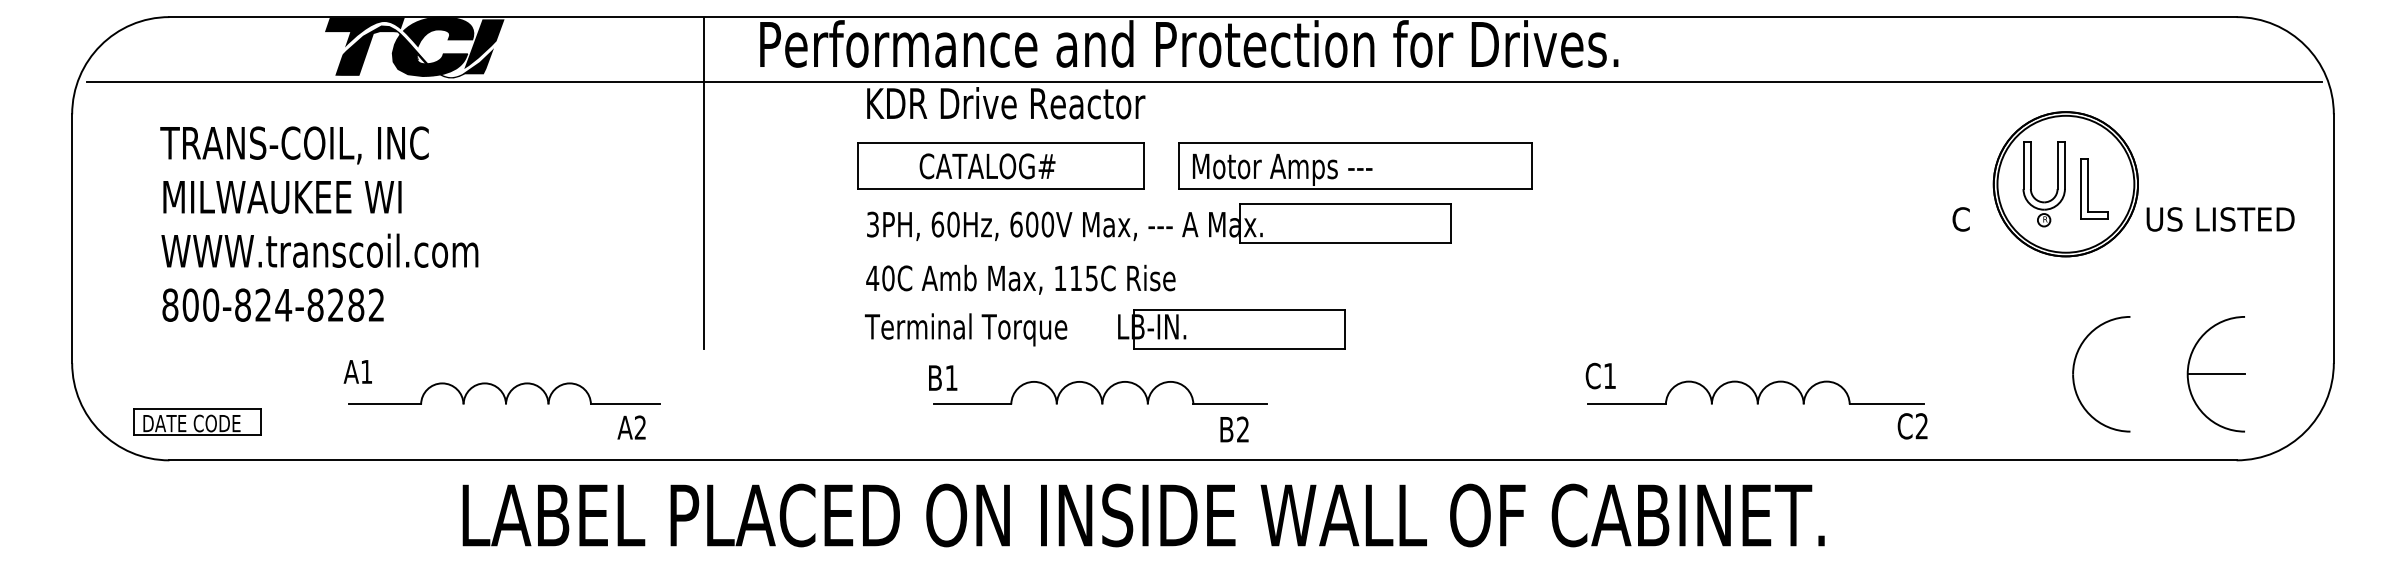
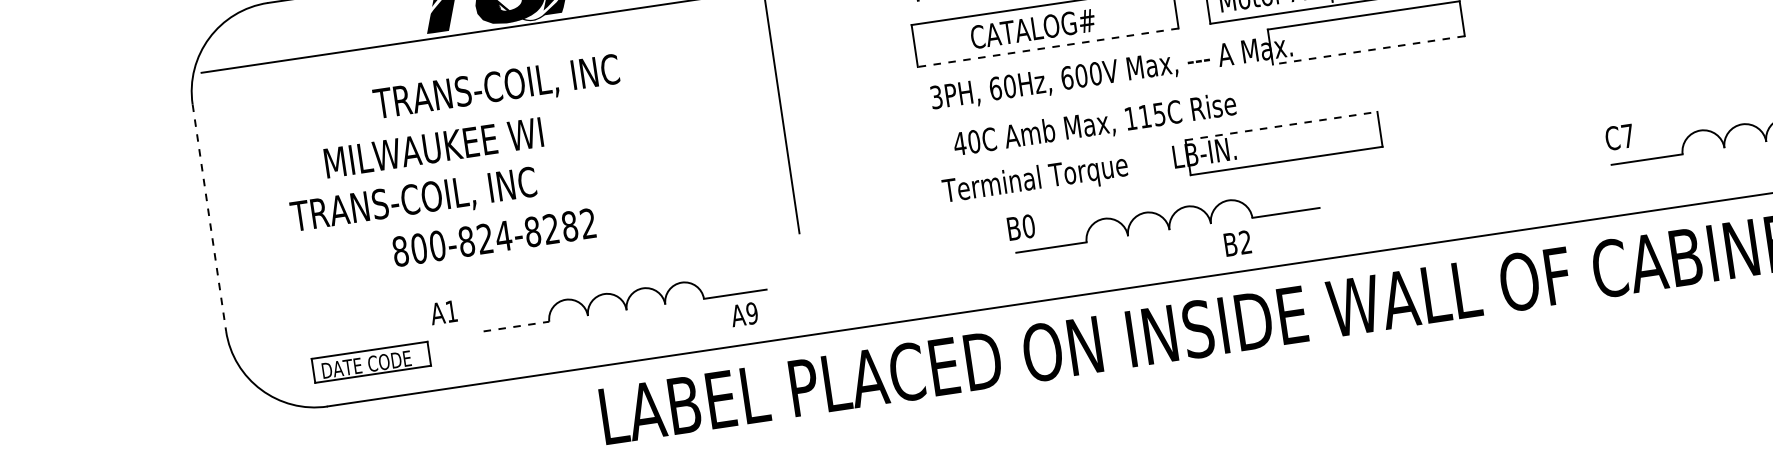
text: (294, 145) -> (496, 88), moved
line: (1000, 189) -> (1047, 48), solid -> dashed
text: (282, 197) -> (433, 148), moved
line: (72, 239) -> (209, 218), solid -> dashed
line: (1344, 242) -> (1368, 50), solid -> dashed
text: (319, 252) -> (436, 197), WWW.transcoil.com -> TRANS-COIL, INC
text: (1020, 279) -> (1094, 125), moved
text: (272, 304) -> (493, 237), moved
line: (1239, 310) -> (1281, 126), solid -> dashed
text: (357, 371) -> (443, 312), moved
text: (1609, 375) -> (1627, 135), C1 -> C7
text: (951, 378) -> (1028, 226), B1 -> B0
line: (385, 404) -> (516, 326), solid -> dashed
part: (197, 421) -> (371, 362), moved
text: (640, 427) -> (752, 313), A2 -> A9
text: (1234, 429) -> (1237, 243), moved

